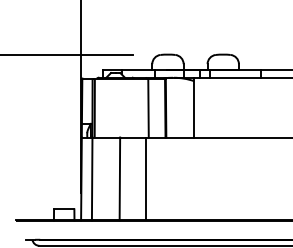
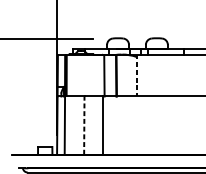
line: (194, 107) -> (136, 75), solid -> dashed
line: (119, 178) -> (84, 125), solid -> dashed

